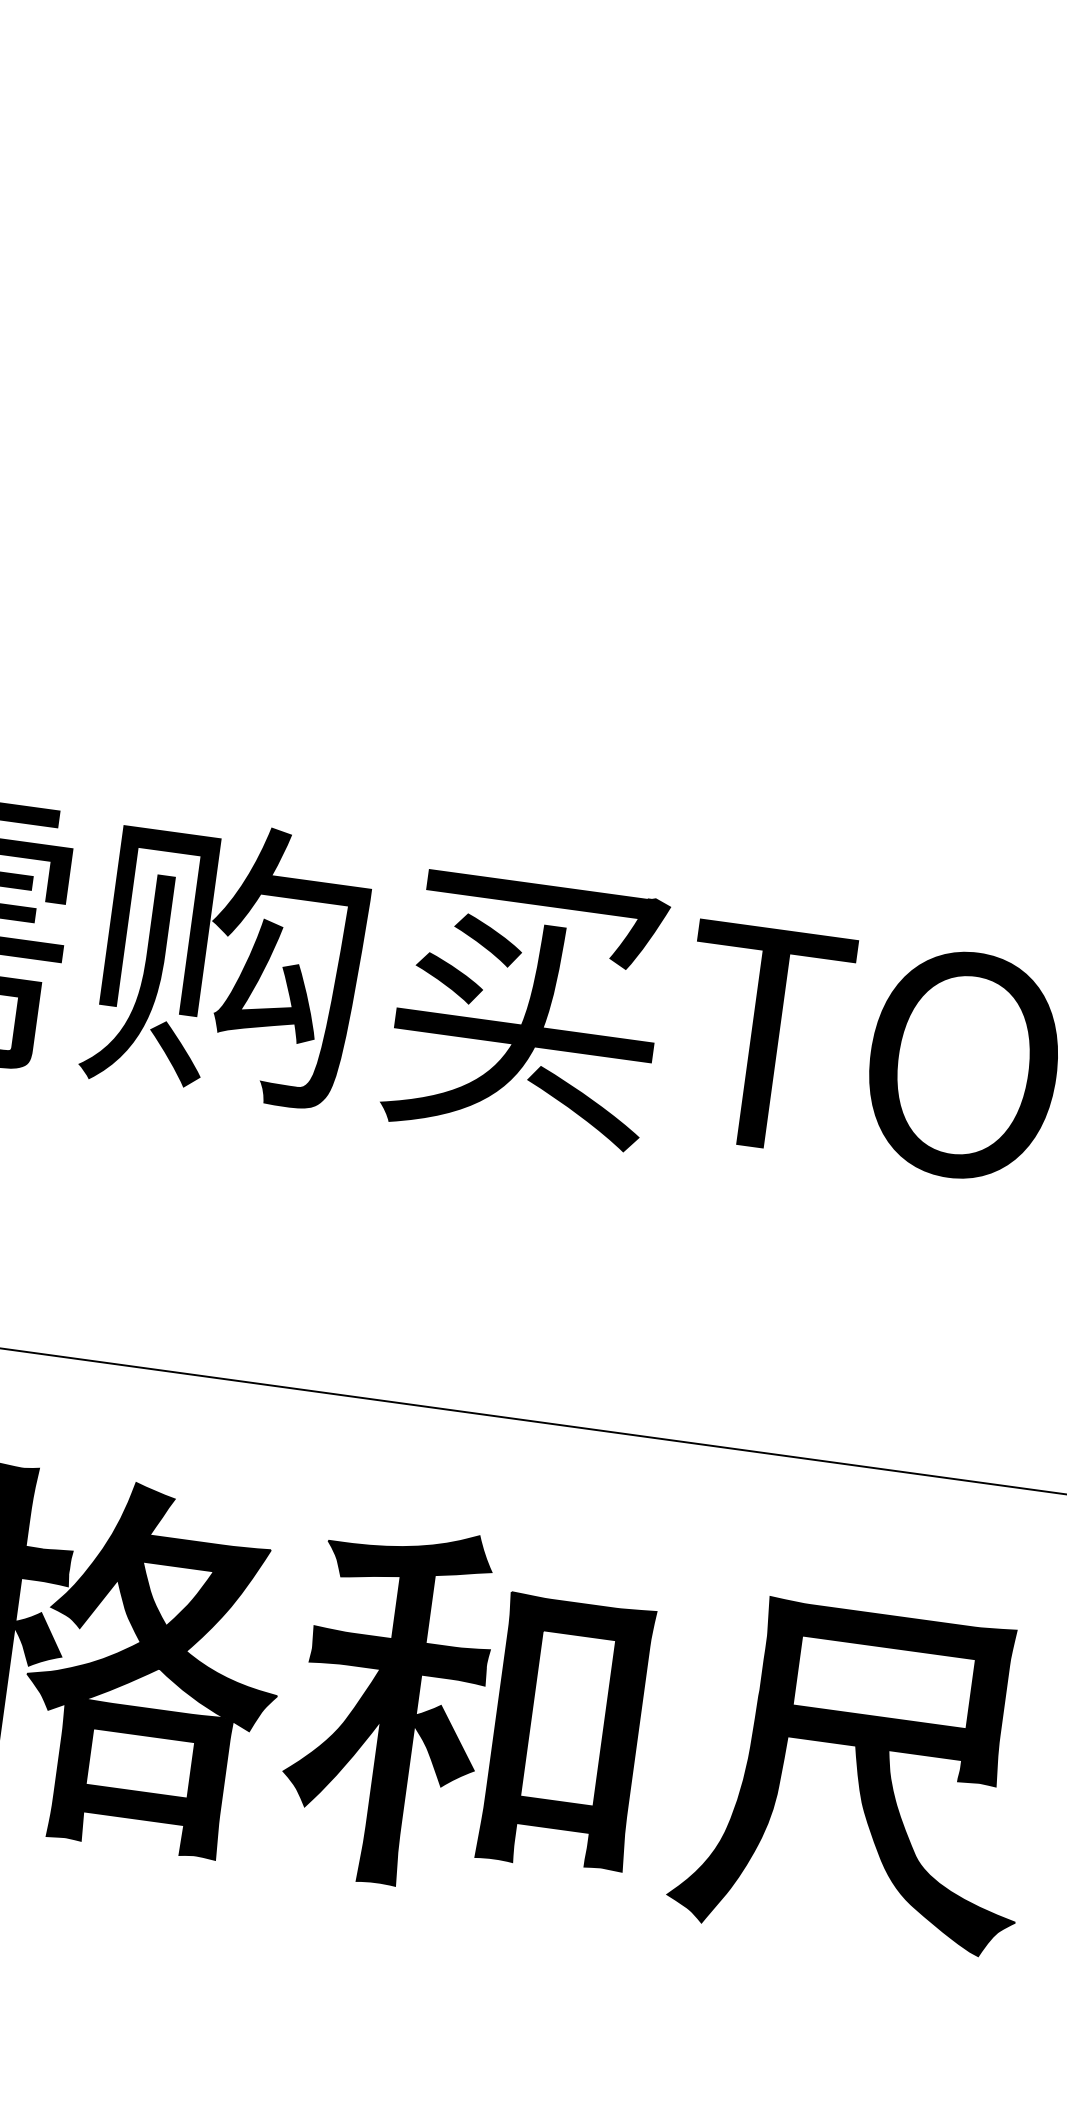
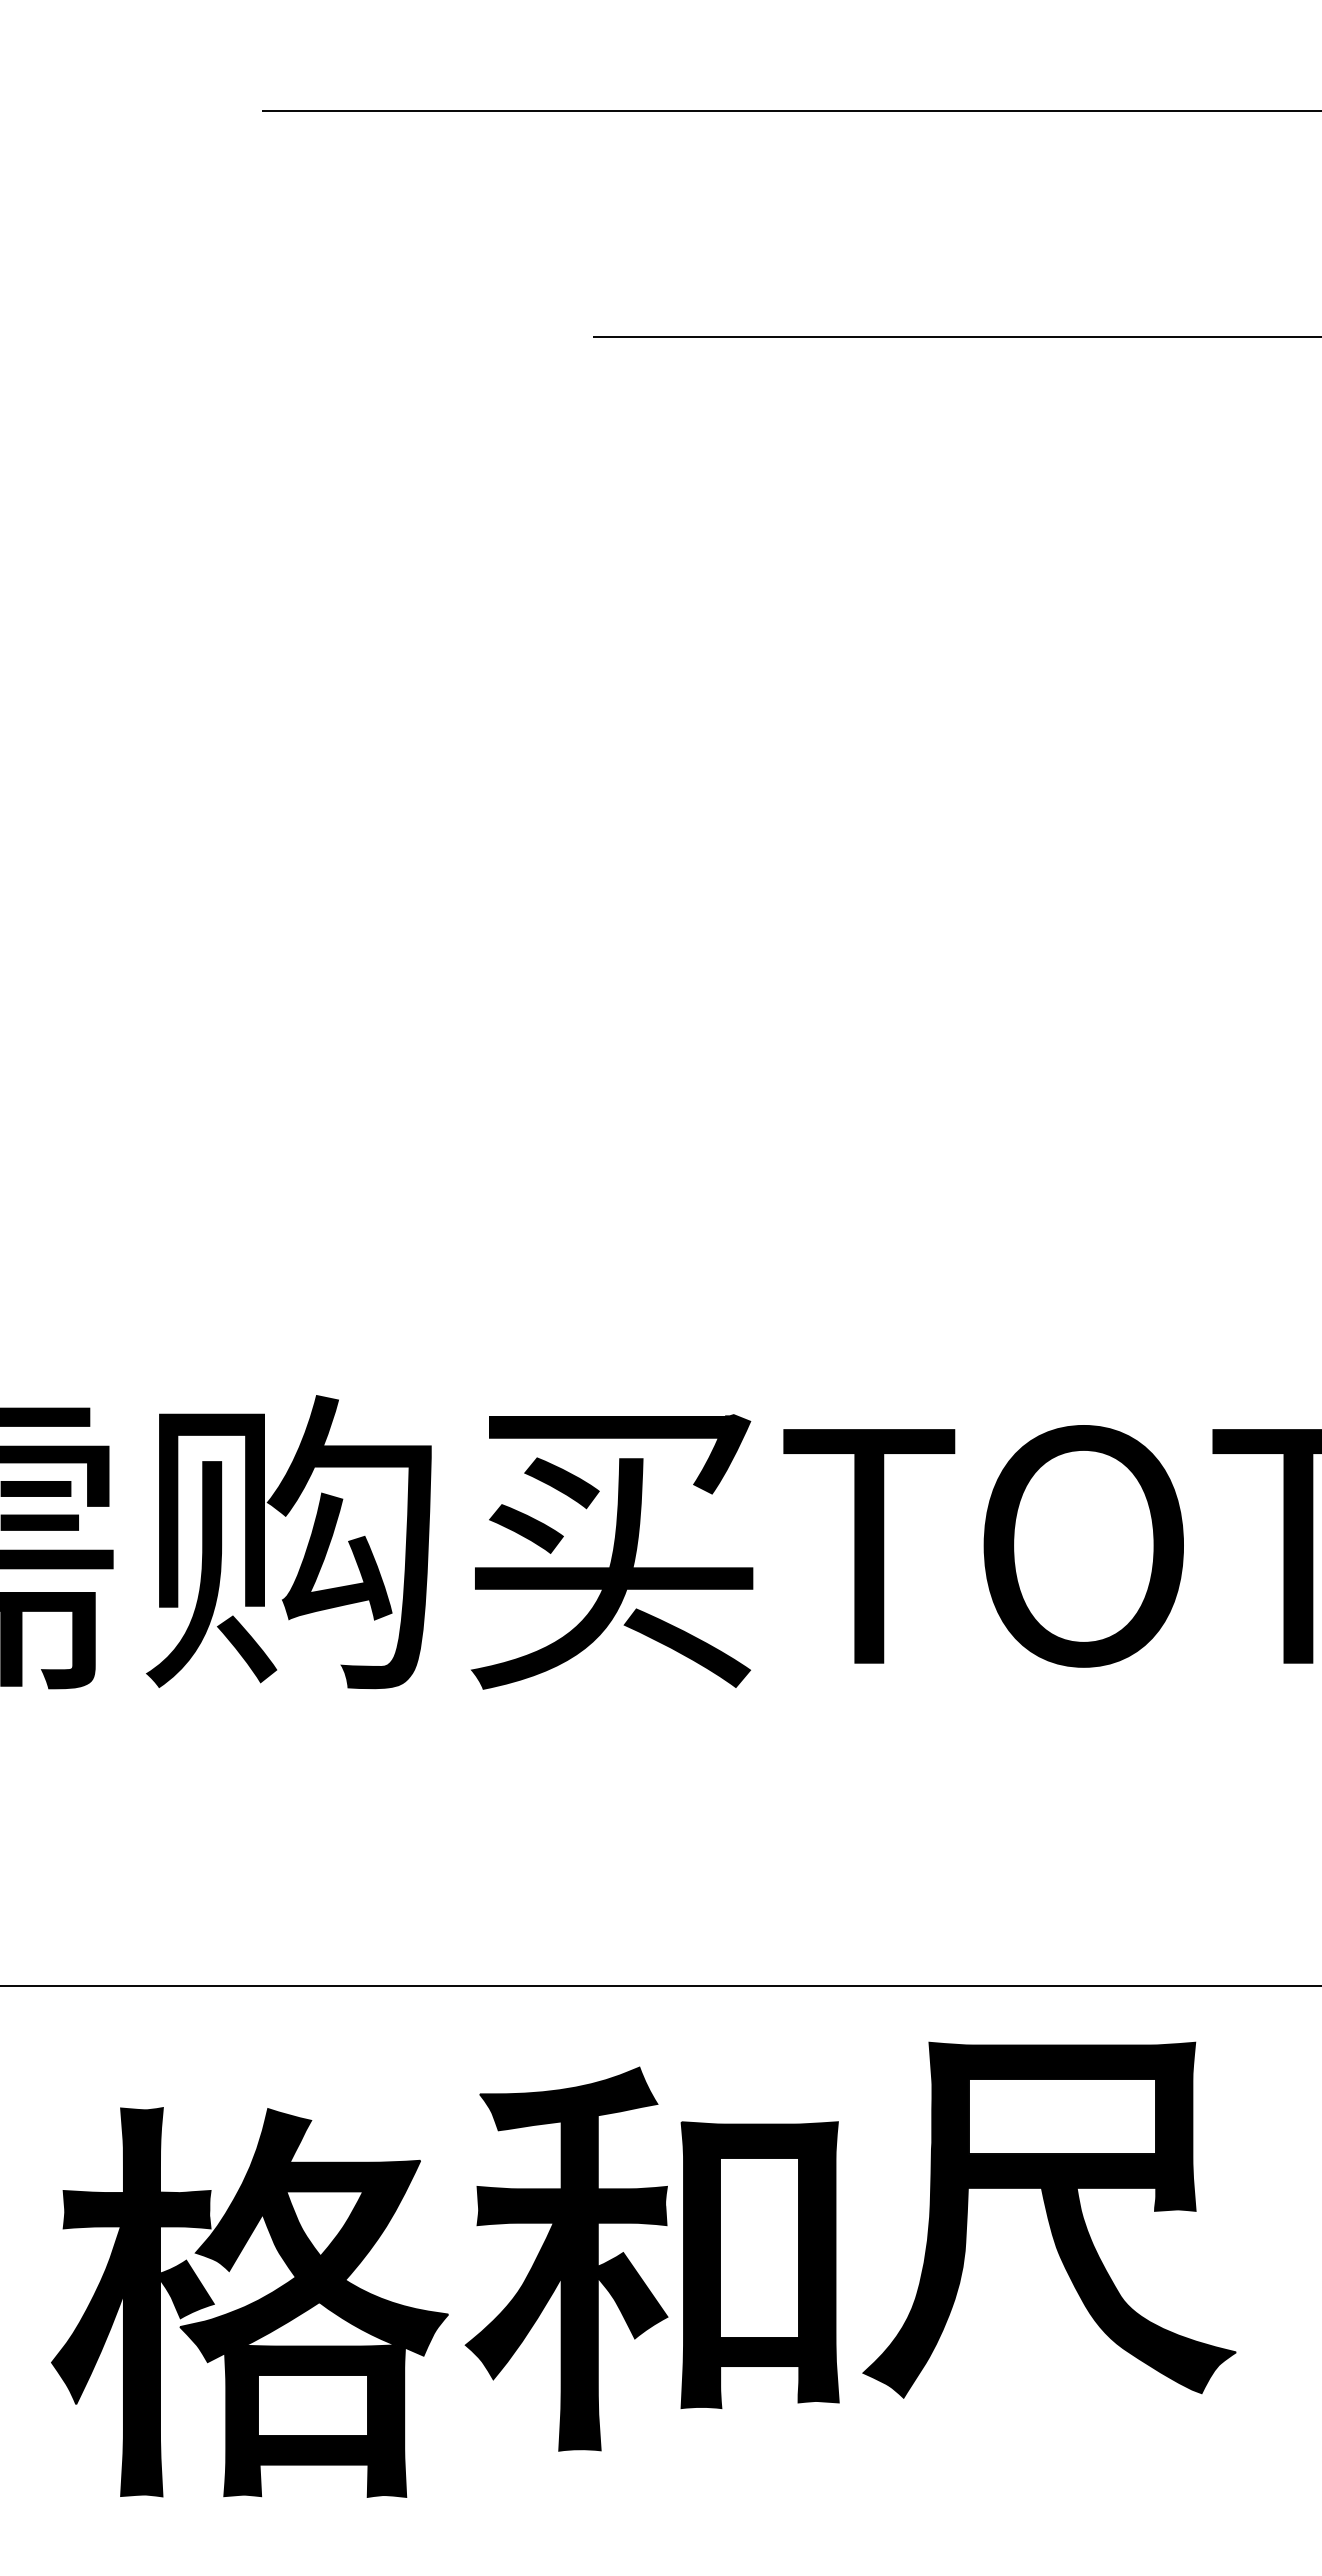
part: (450, 1721) -> (635, 2268), moved
part: (859, 1775) -> (1049, 2219), moved

